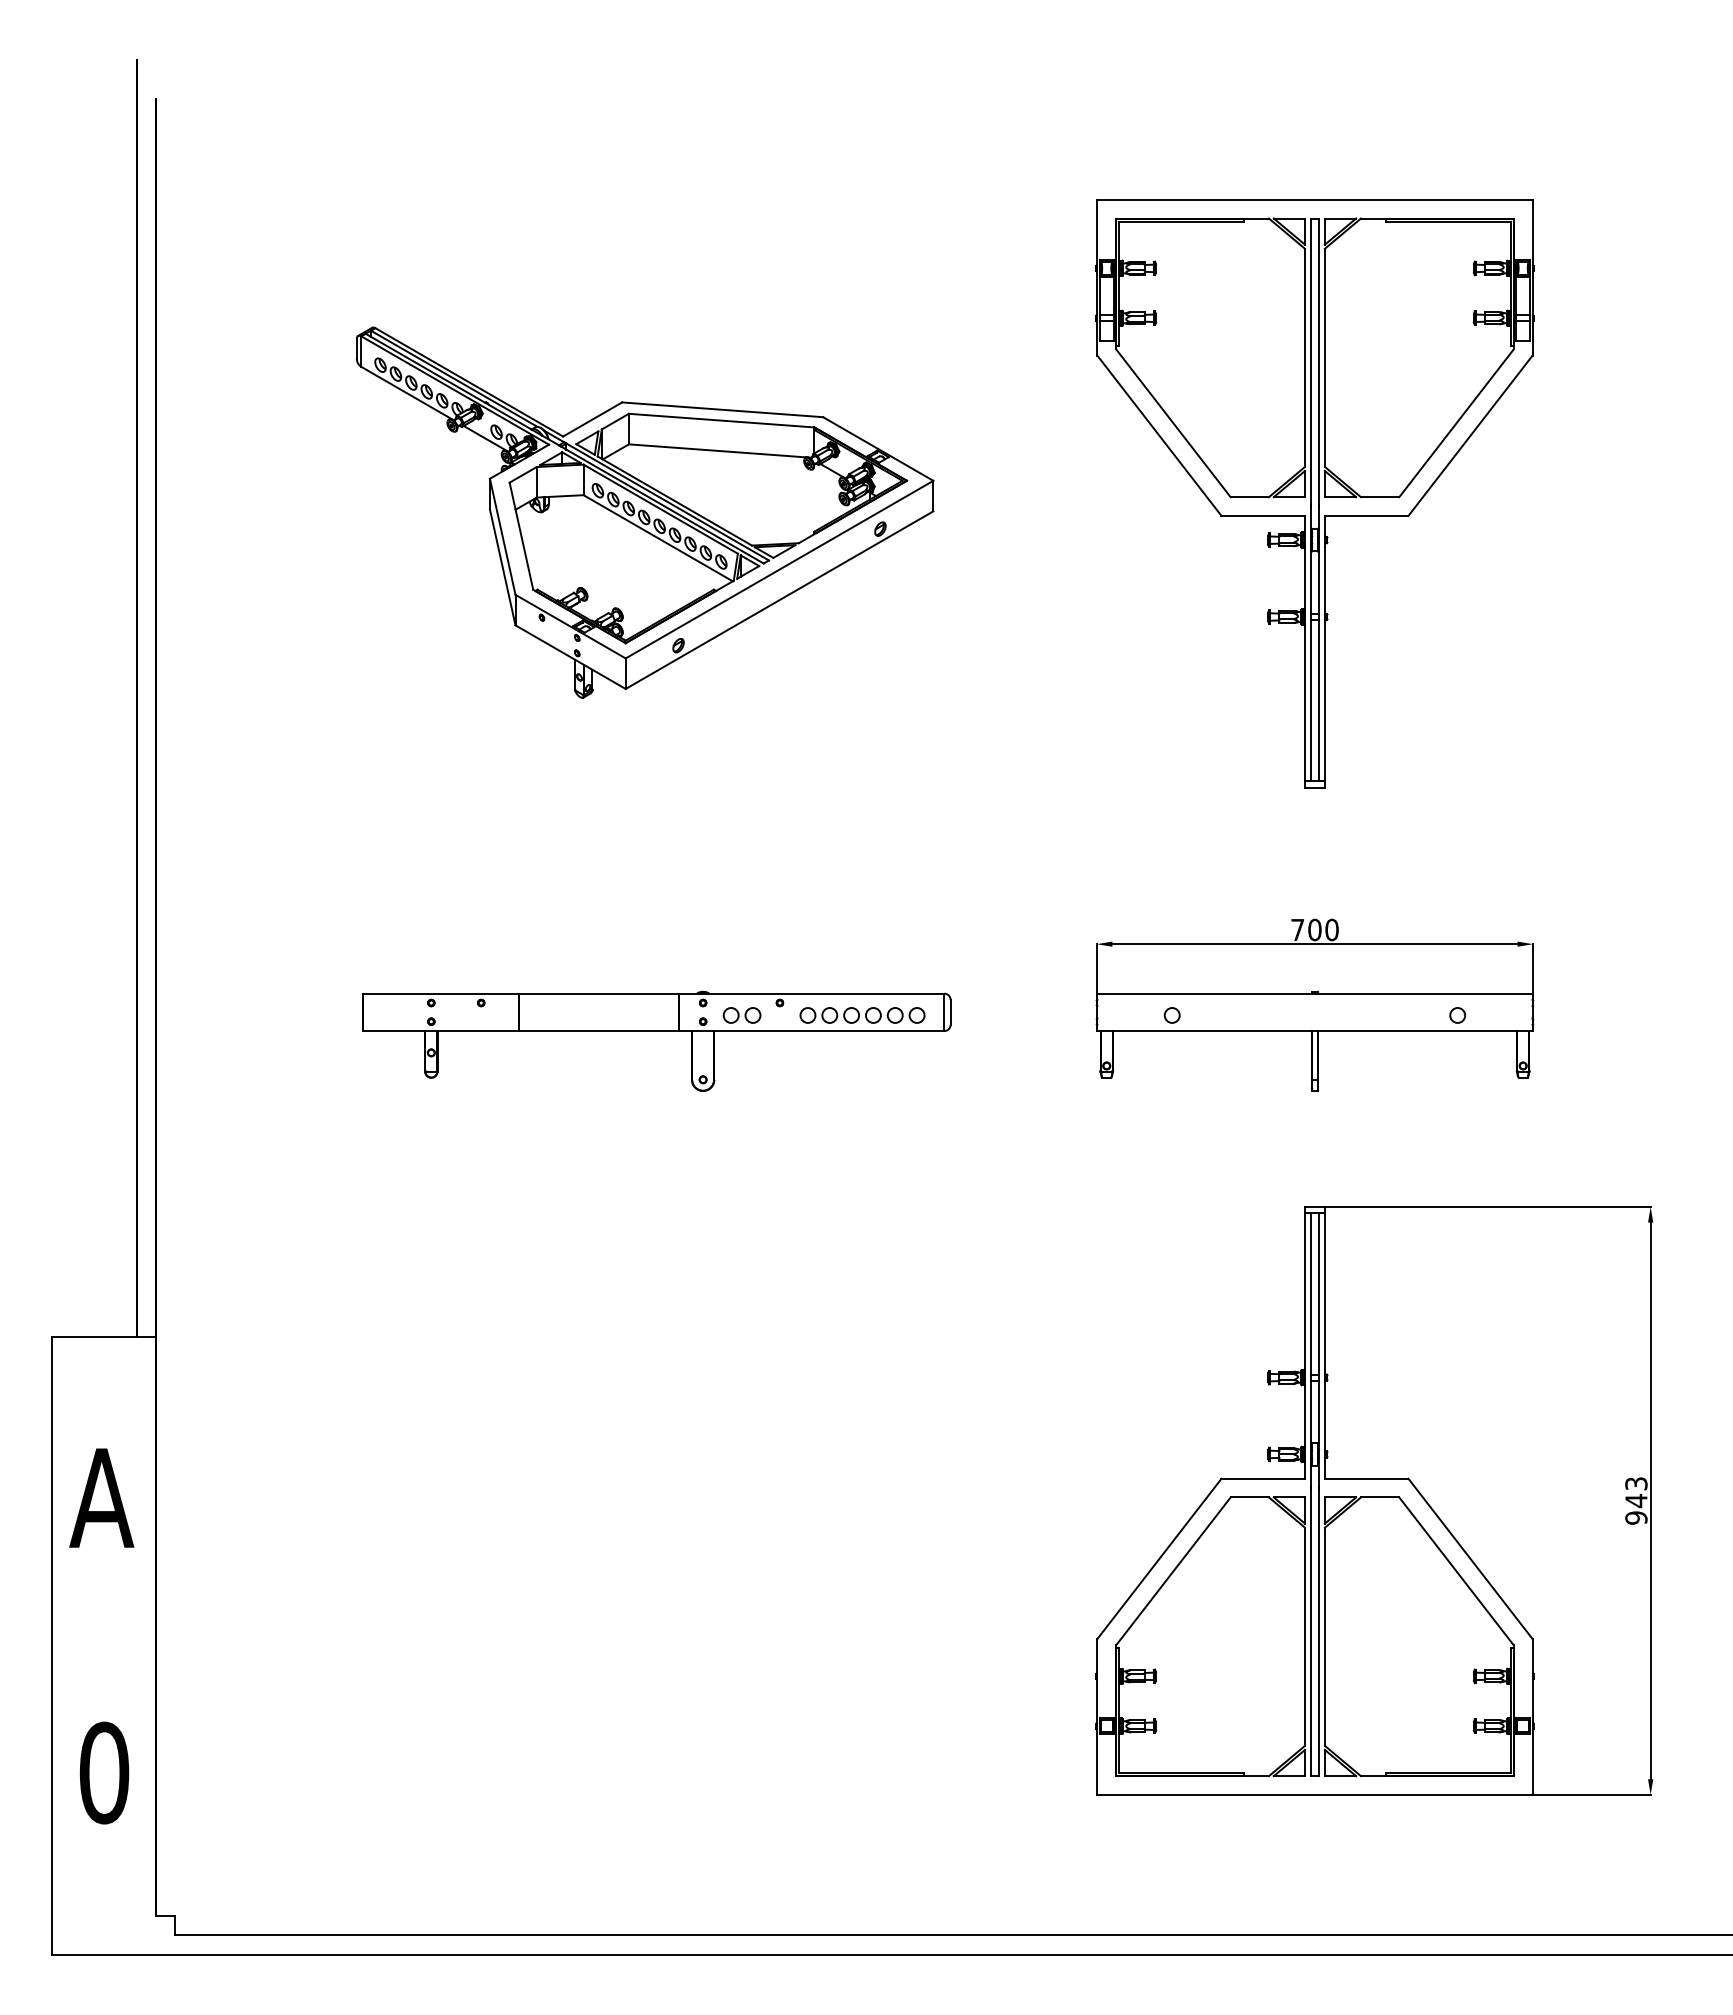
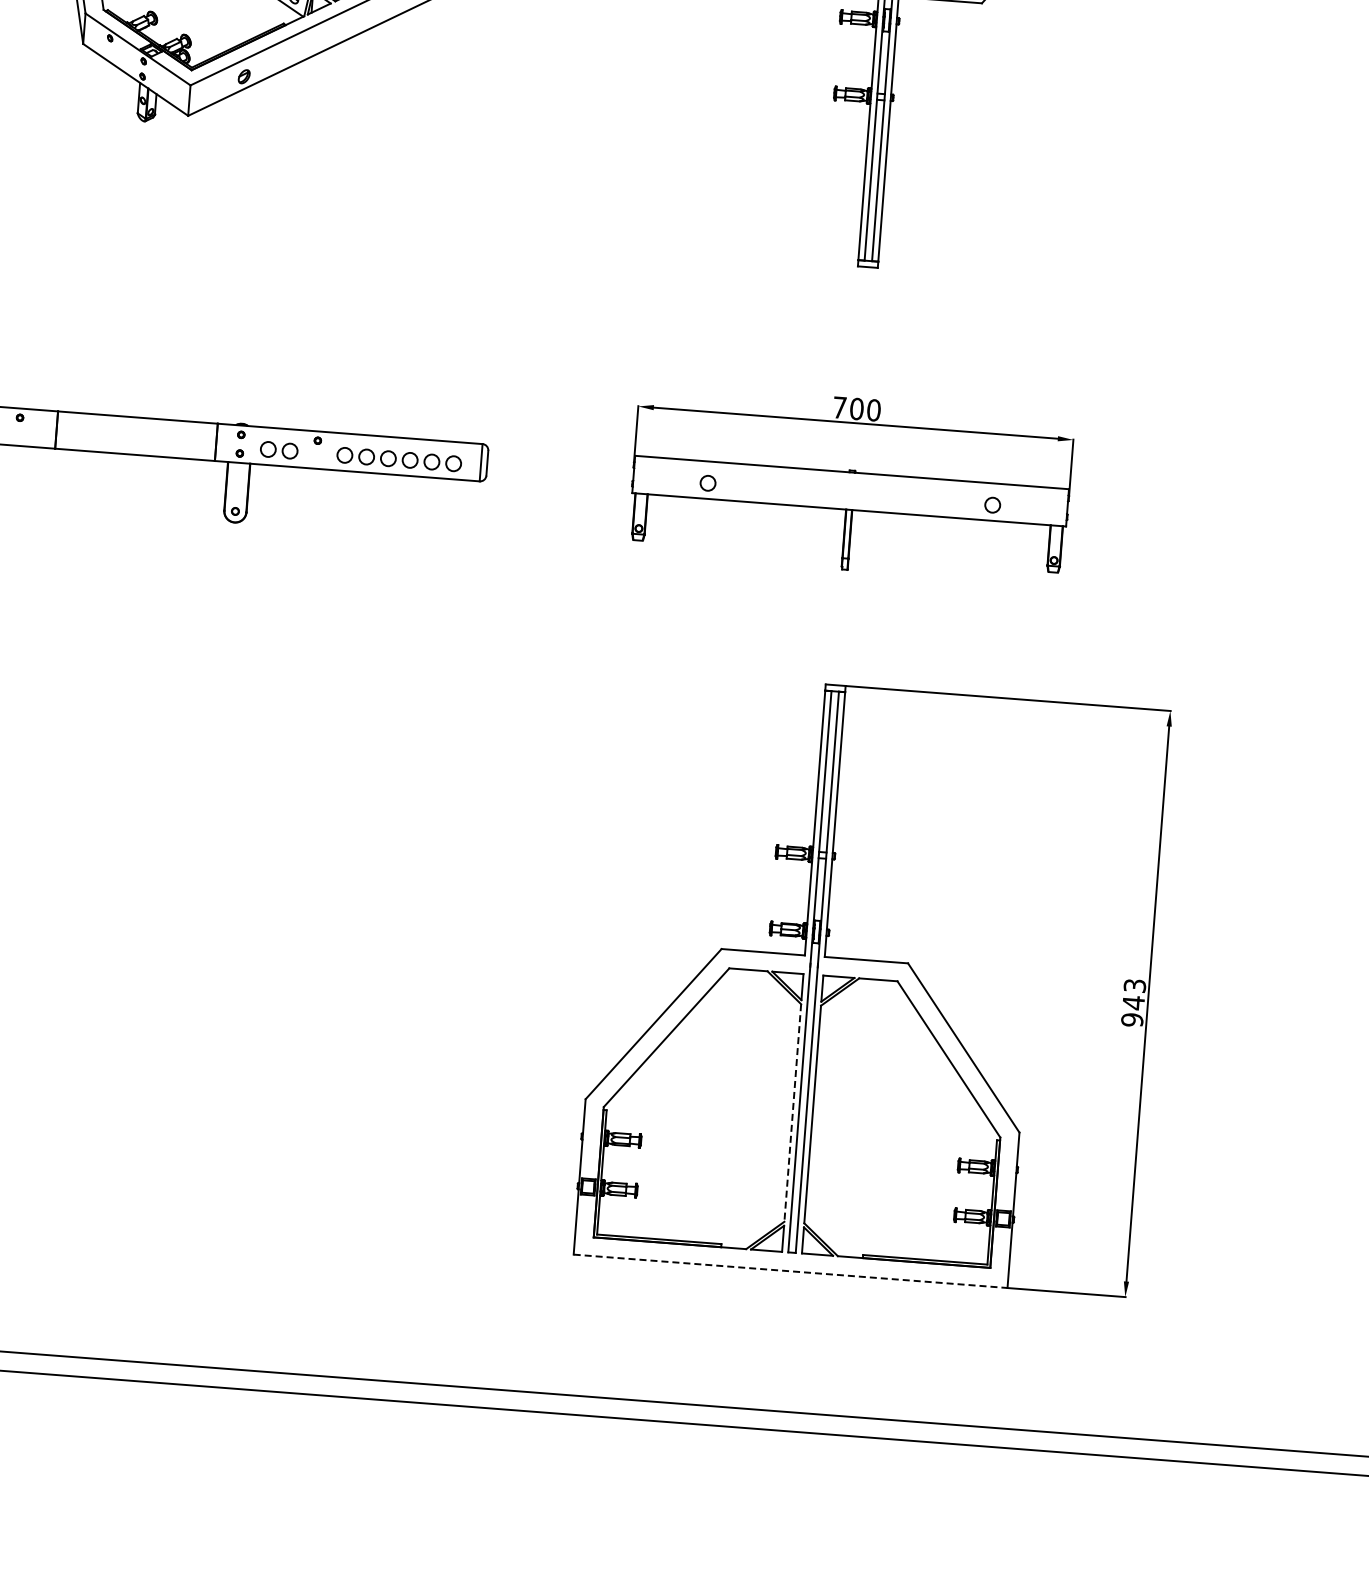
line: (1305, 1637) -> (793, 1113), solid -> dashed
line: (1314, 1794) -> (790, 1270), solid -> dashed

